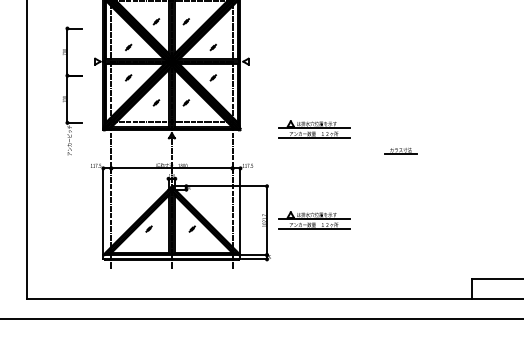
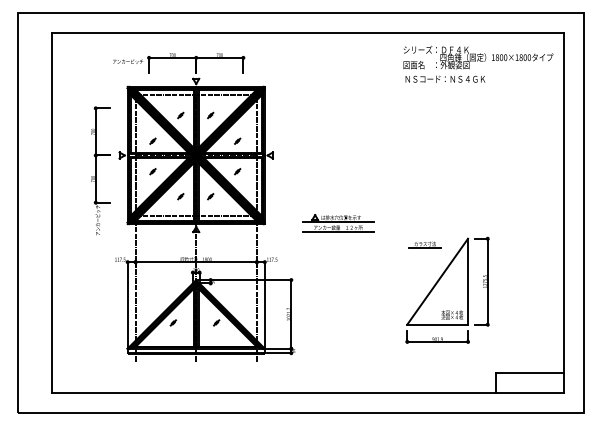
part: (72, 90) -> (100, 170), moved
part: (423, 195) -> (447, 289), added
part: (314, 220) -> (338, 314), removed

